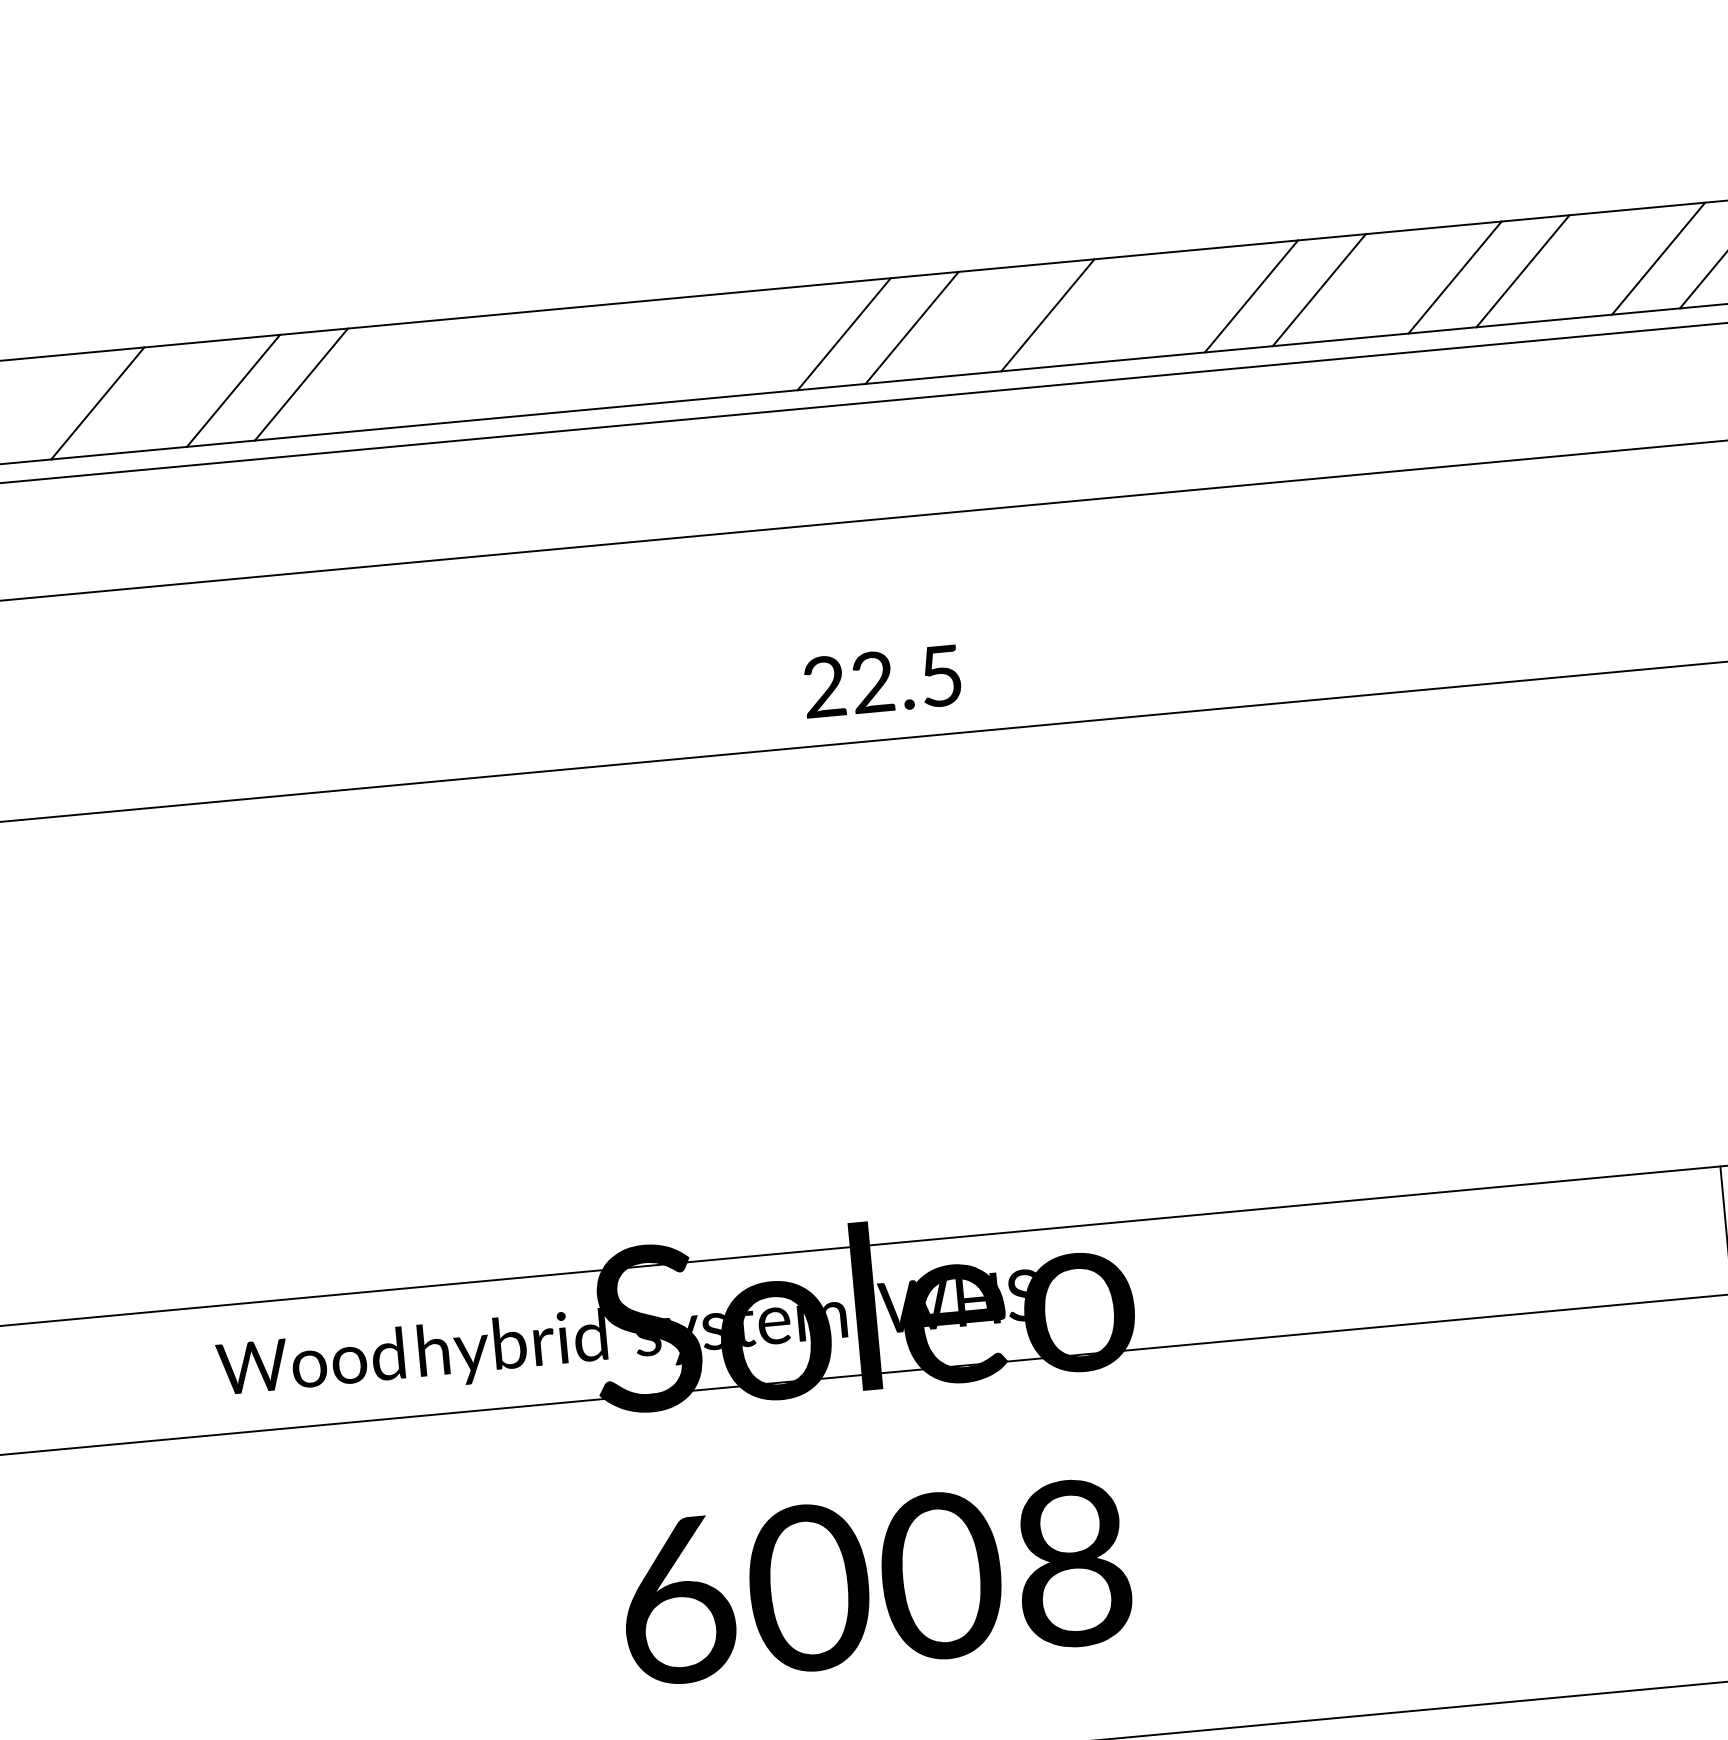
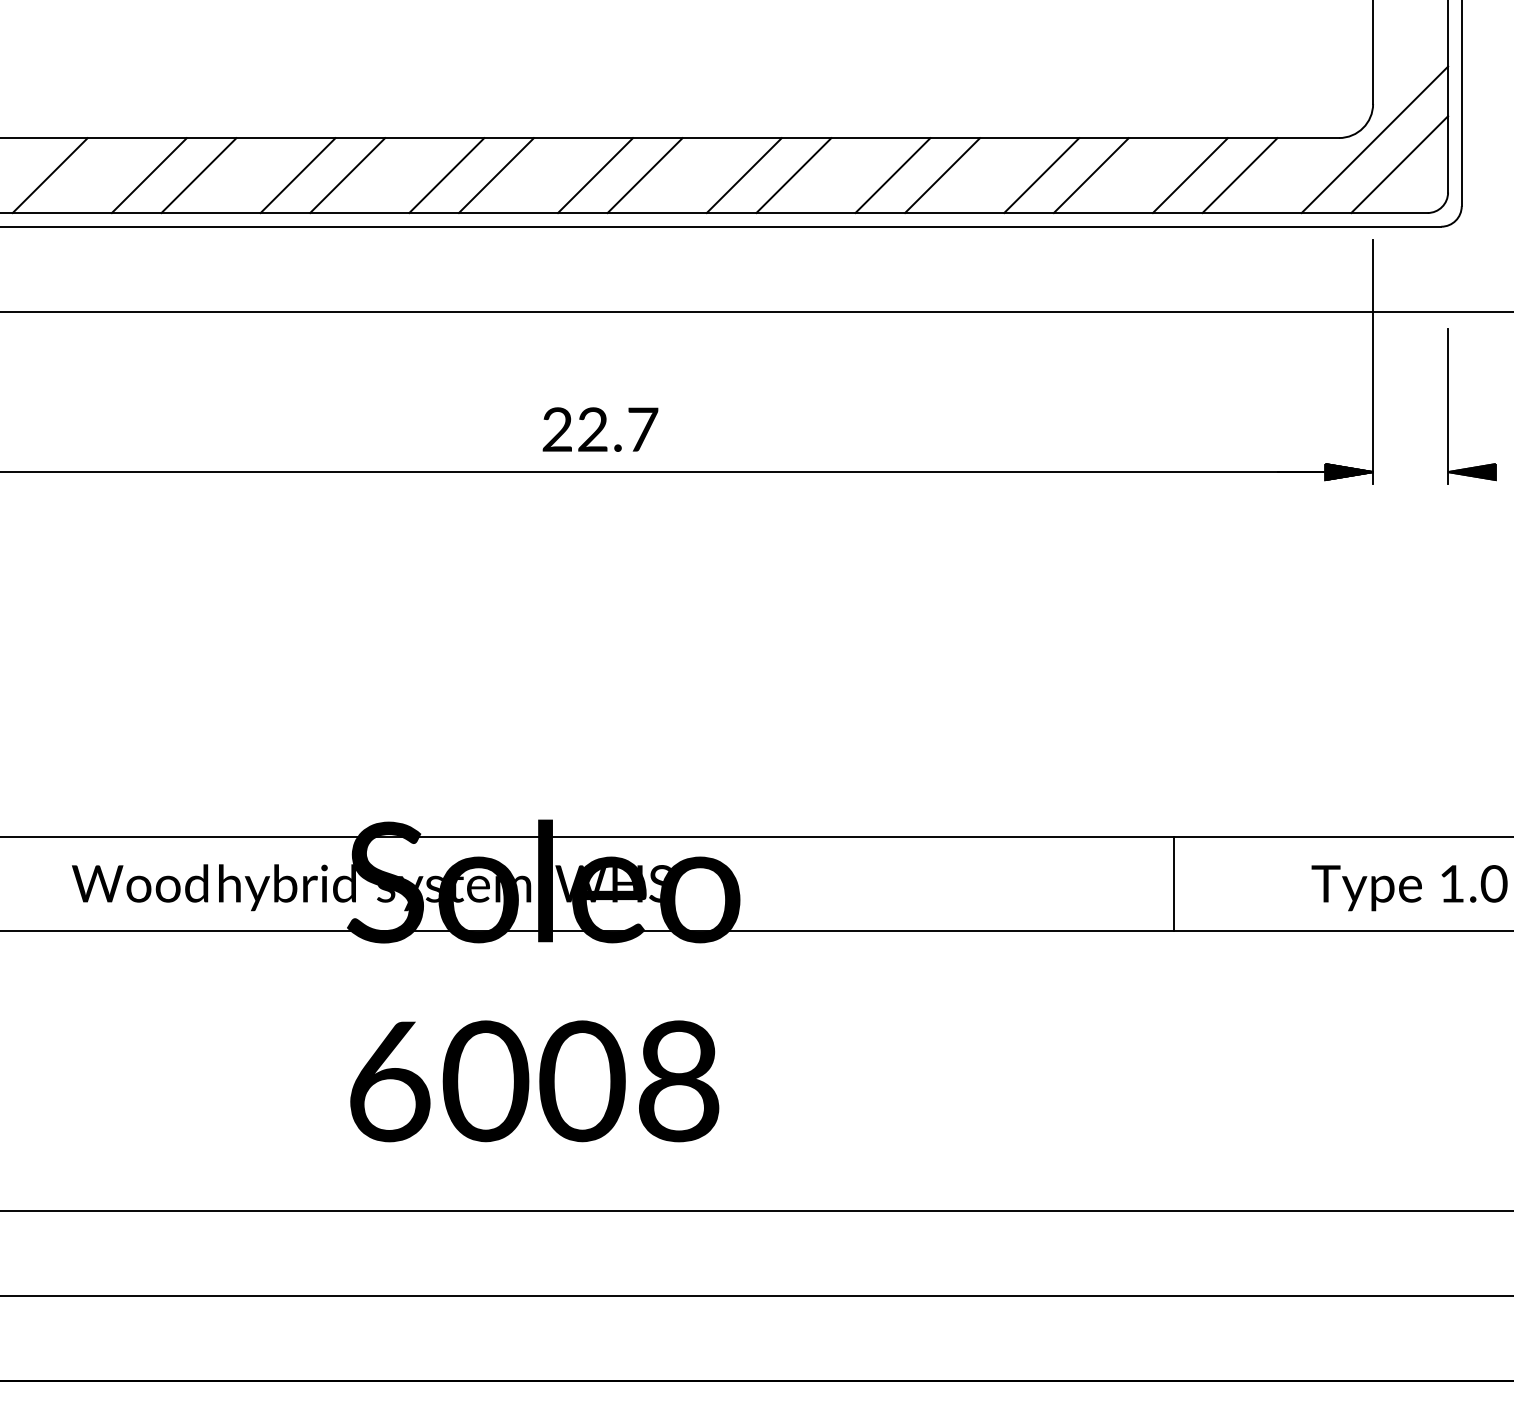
line: (1115, 308) -> (793, 175), added
line: (707, 346) -> (495, 175), added
line: (640, 353) -> (446, 175), added
line: (504, 365) -> (347, 175), added
line: (436, 371) -> (297, 175), added
text: (942, 675) -> (643, 429), 22.5 -> 22.7

